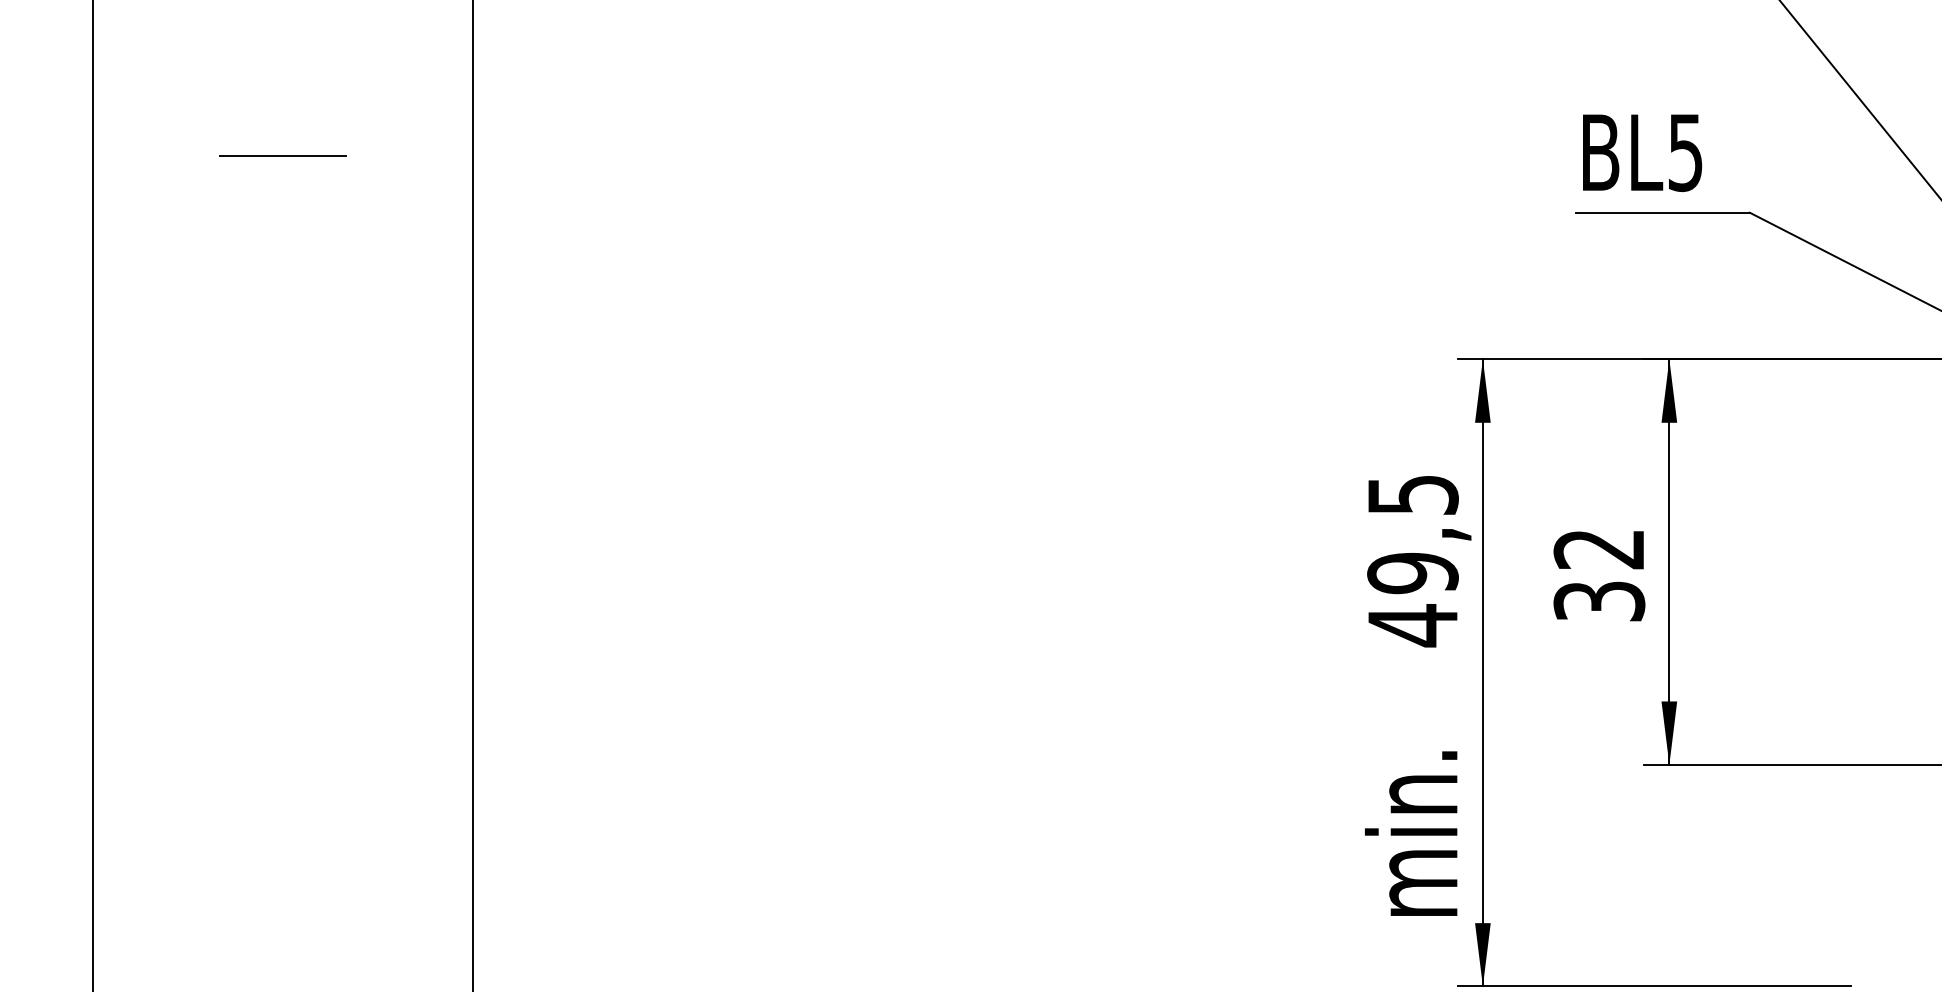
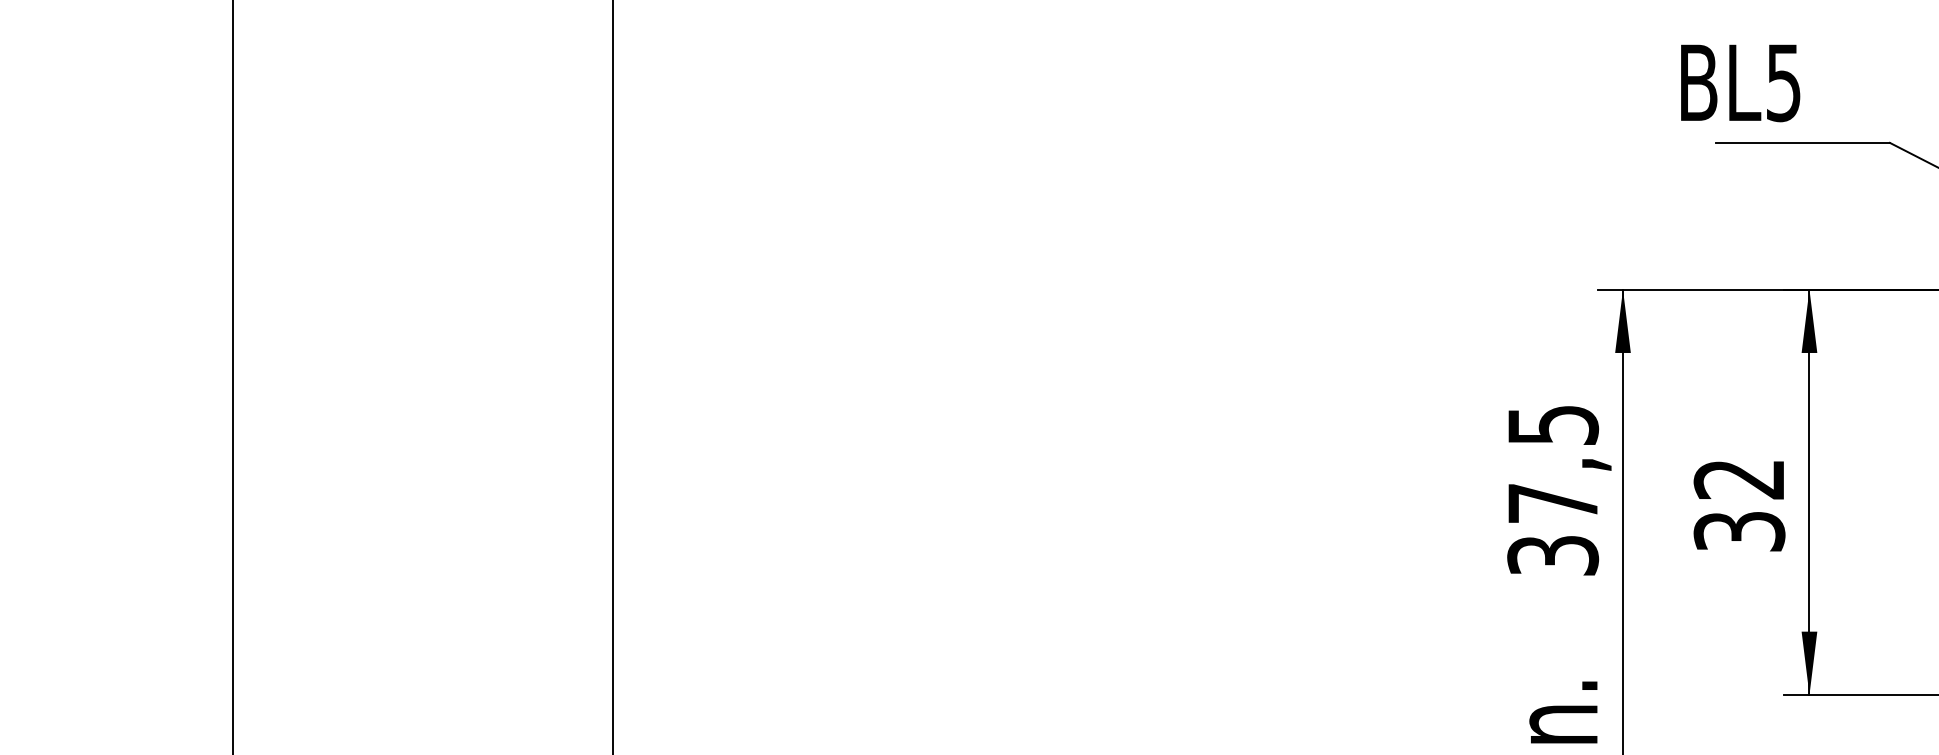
text: (1642, 152) -> (1740, 82), moved
line: (282, 155) -> (422, 85), removed
text: (1412, 600) -> (1552, 530), 49,5 -> 37,5

